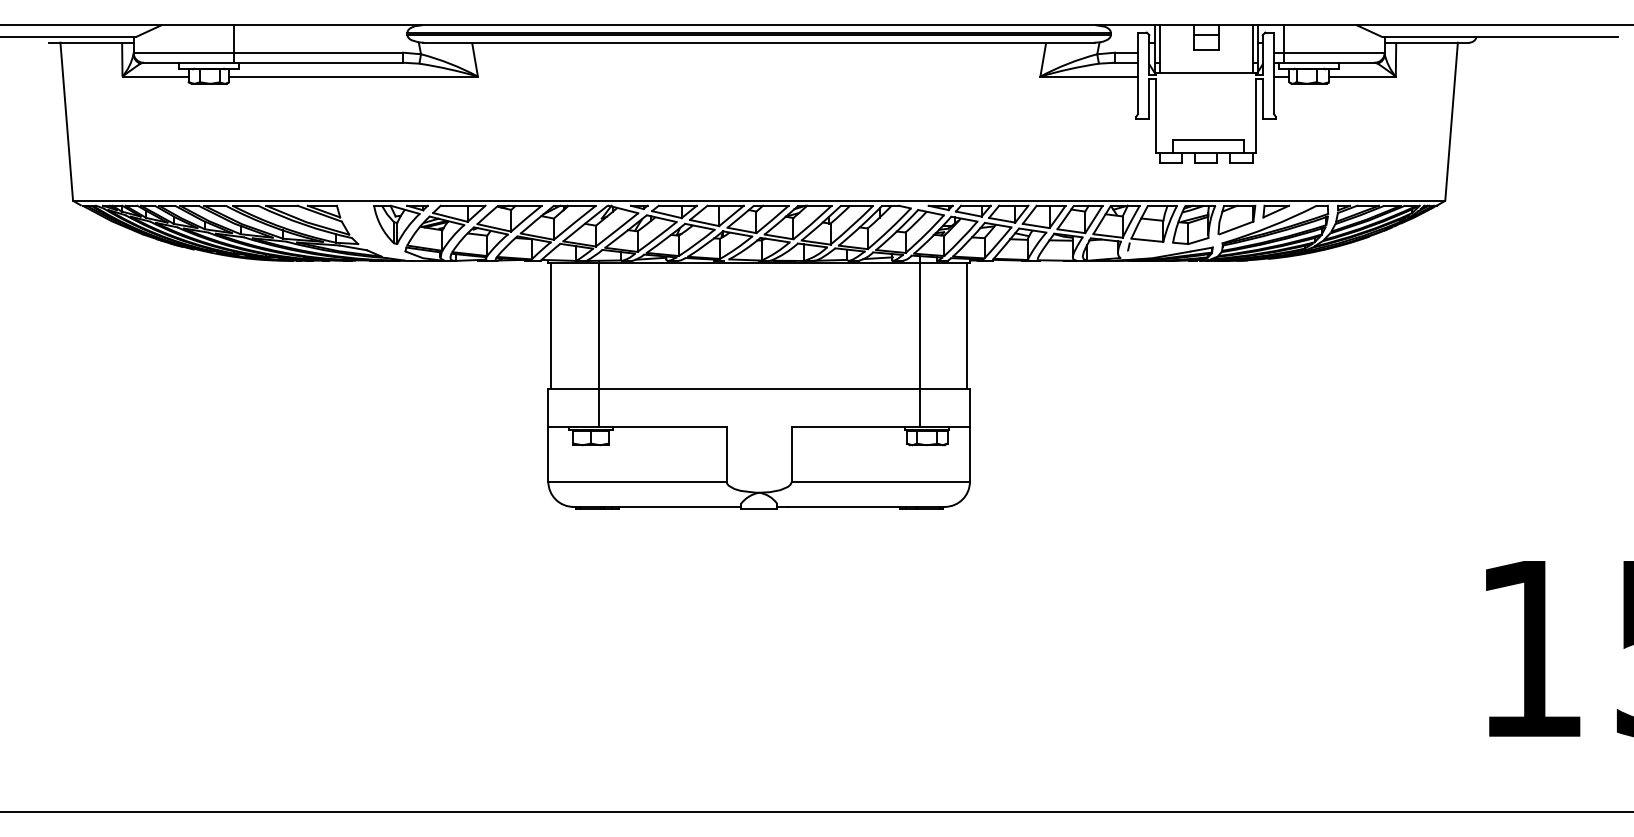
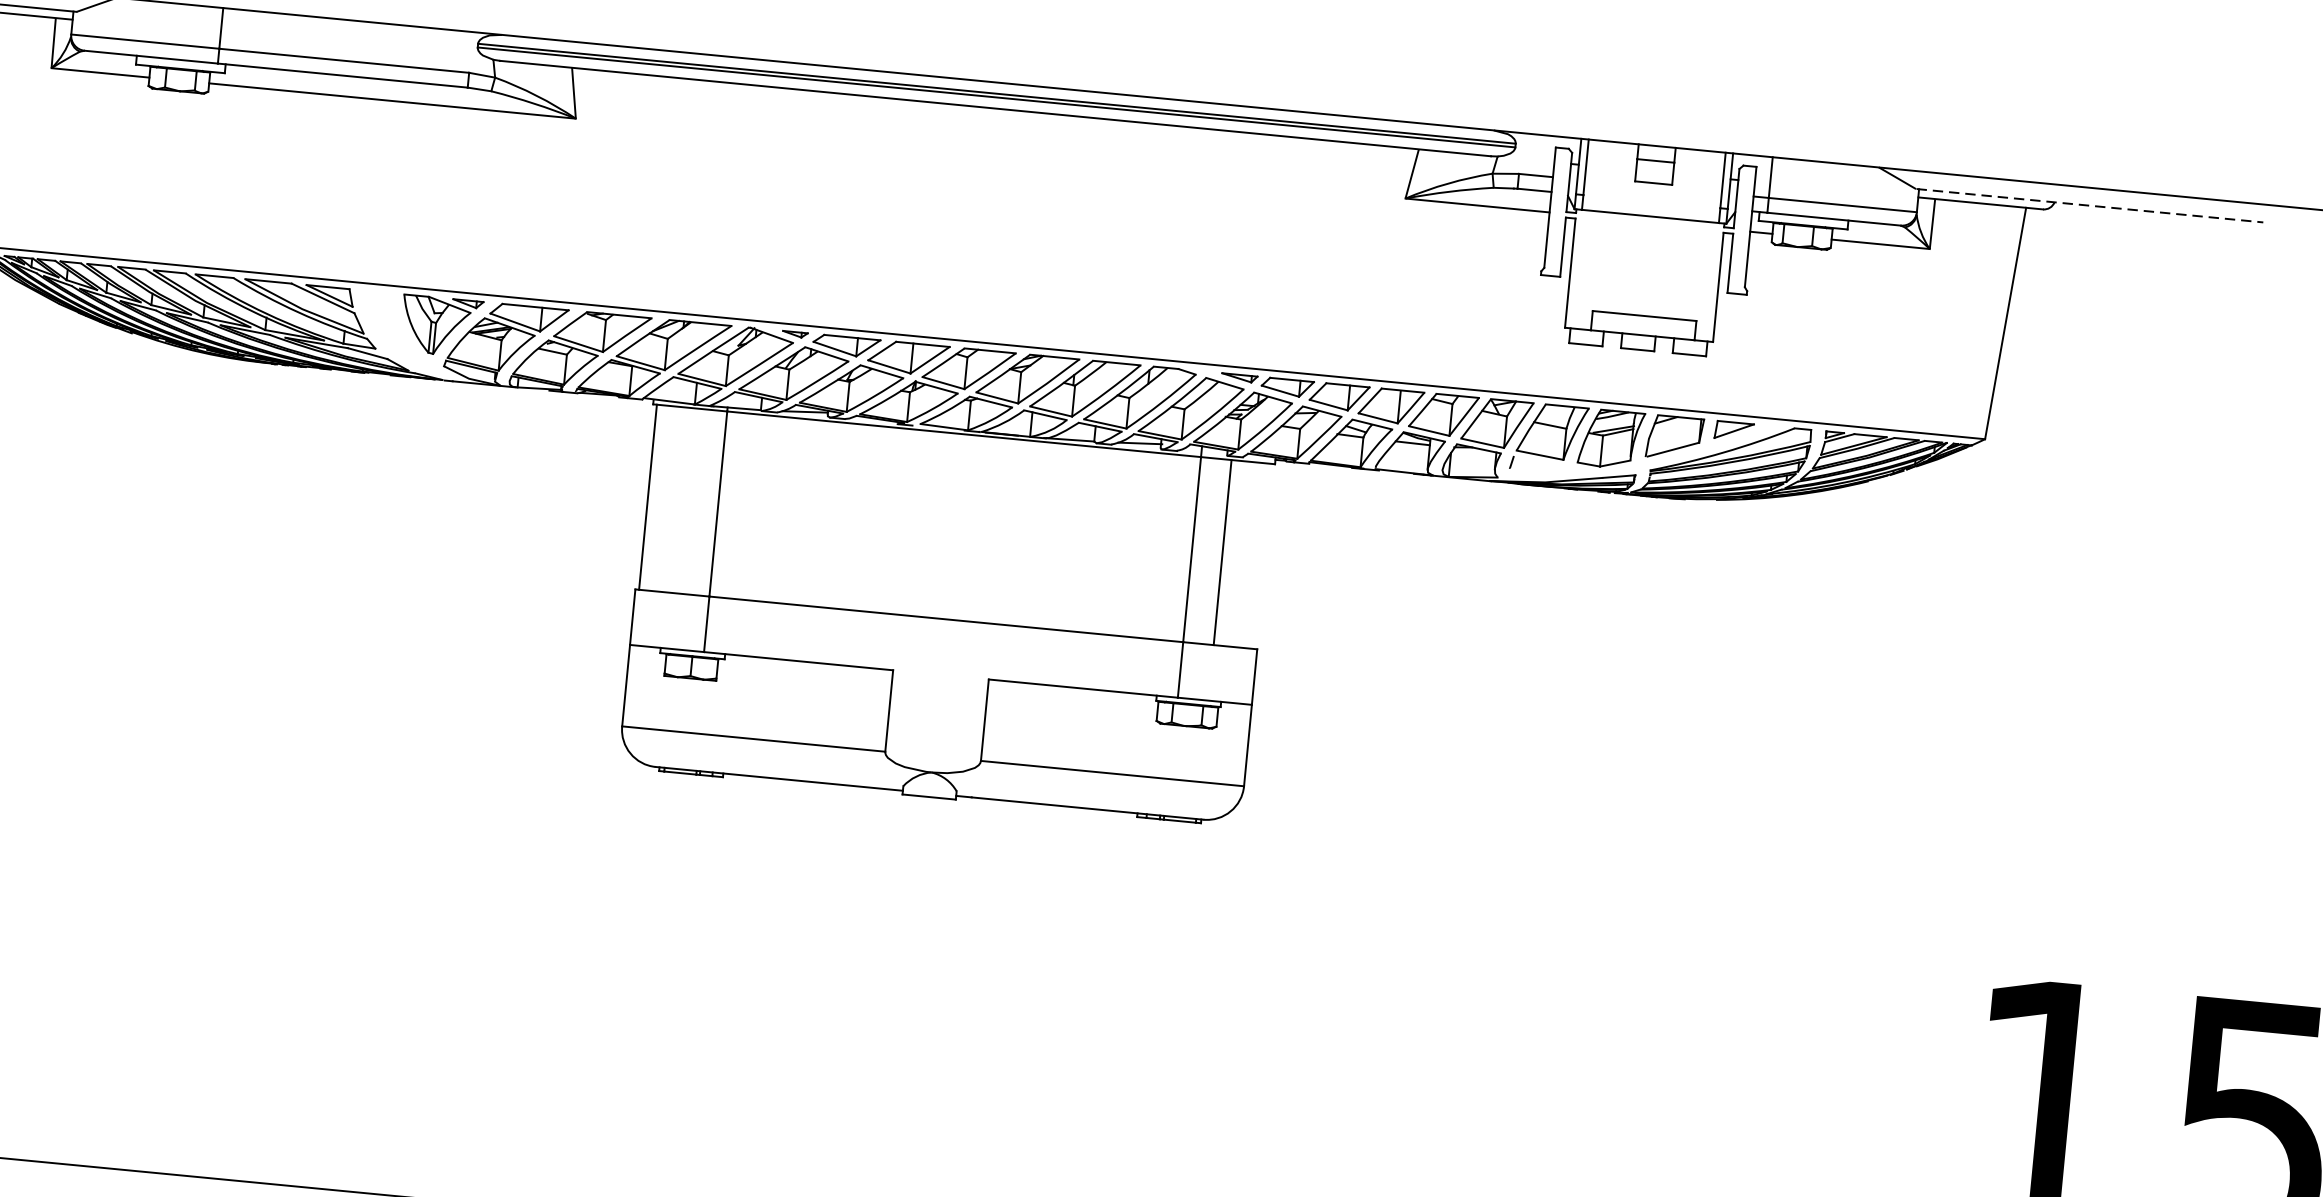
line: (1500, 37) -> (2089, 206), solid -> dashed
line: (967, 325) -> (1222, 551), moved

